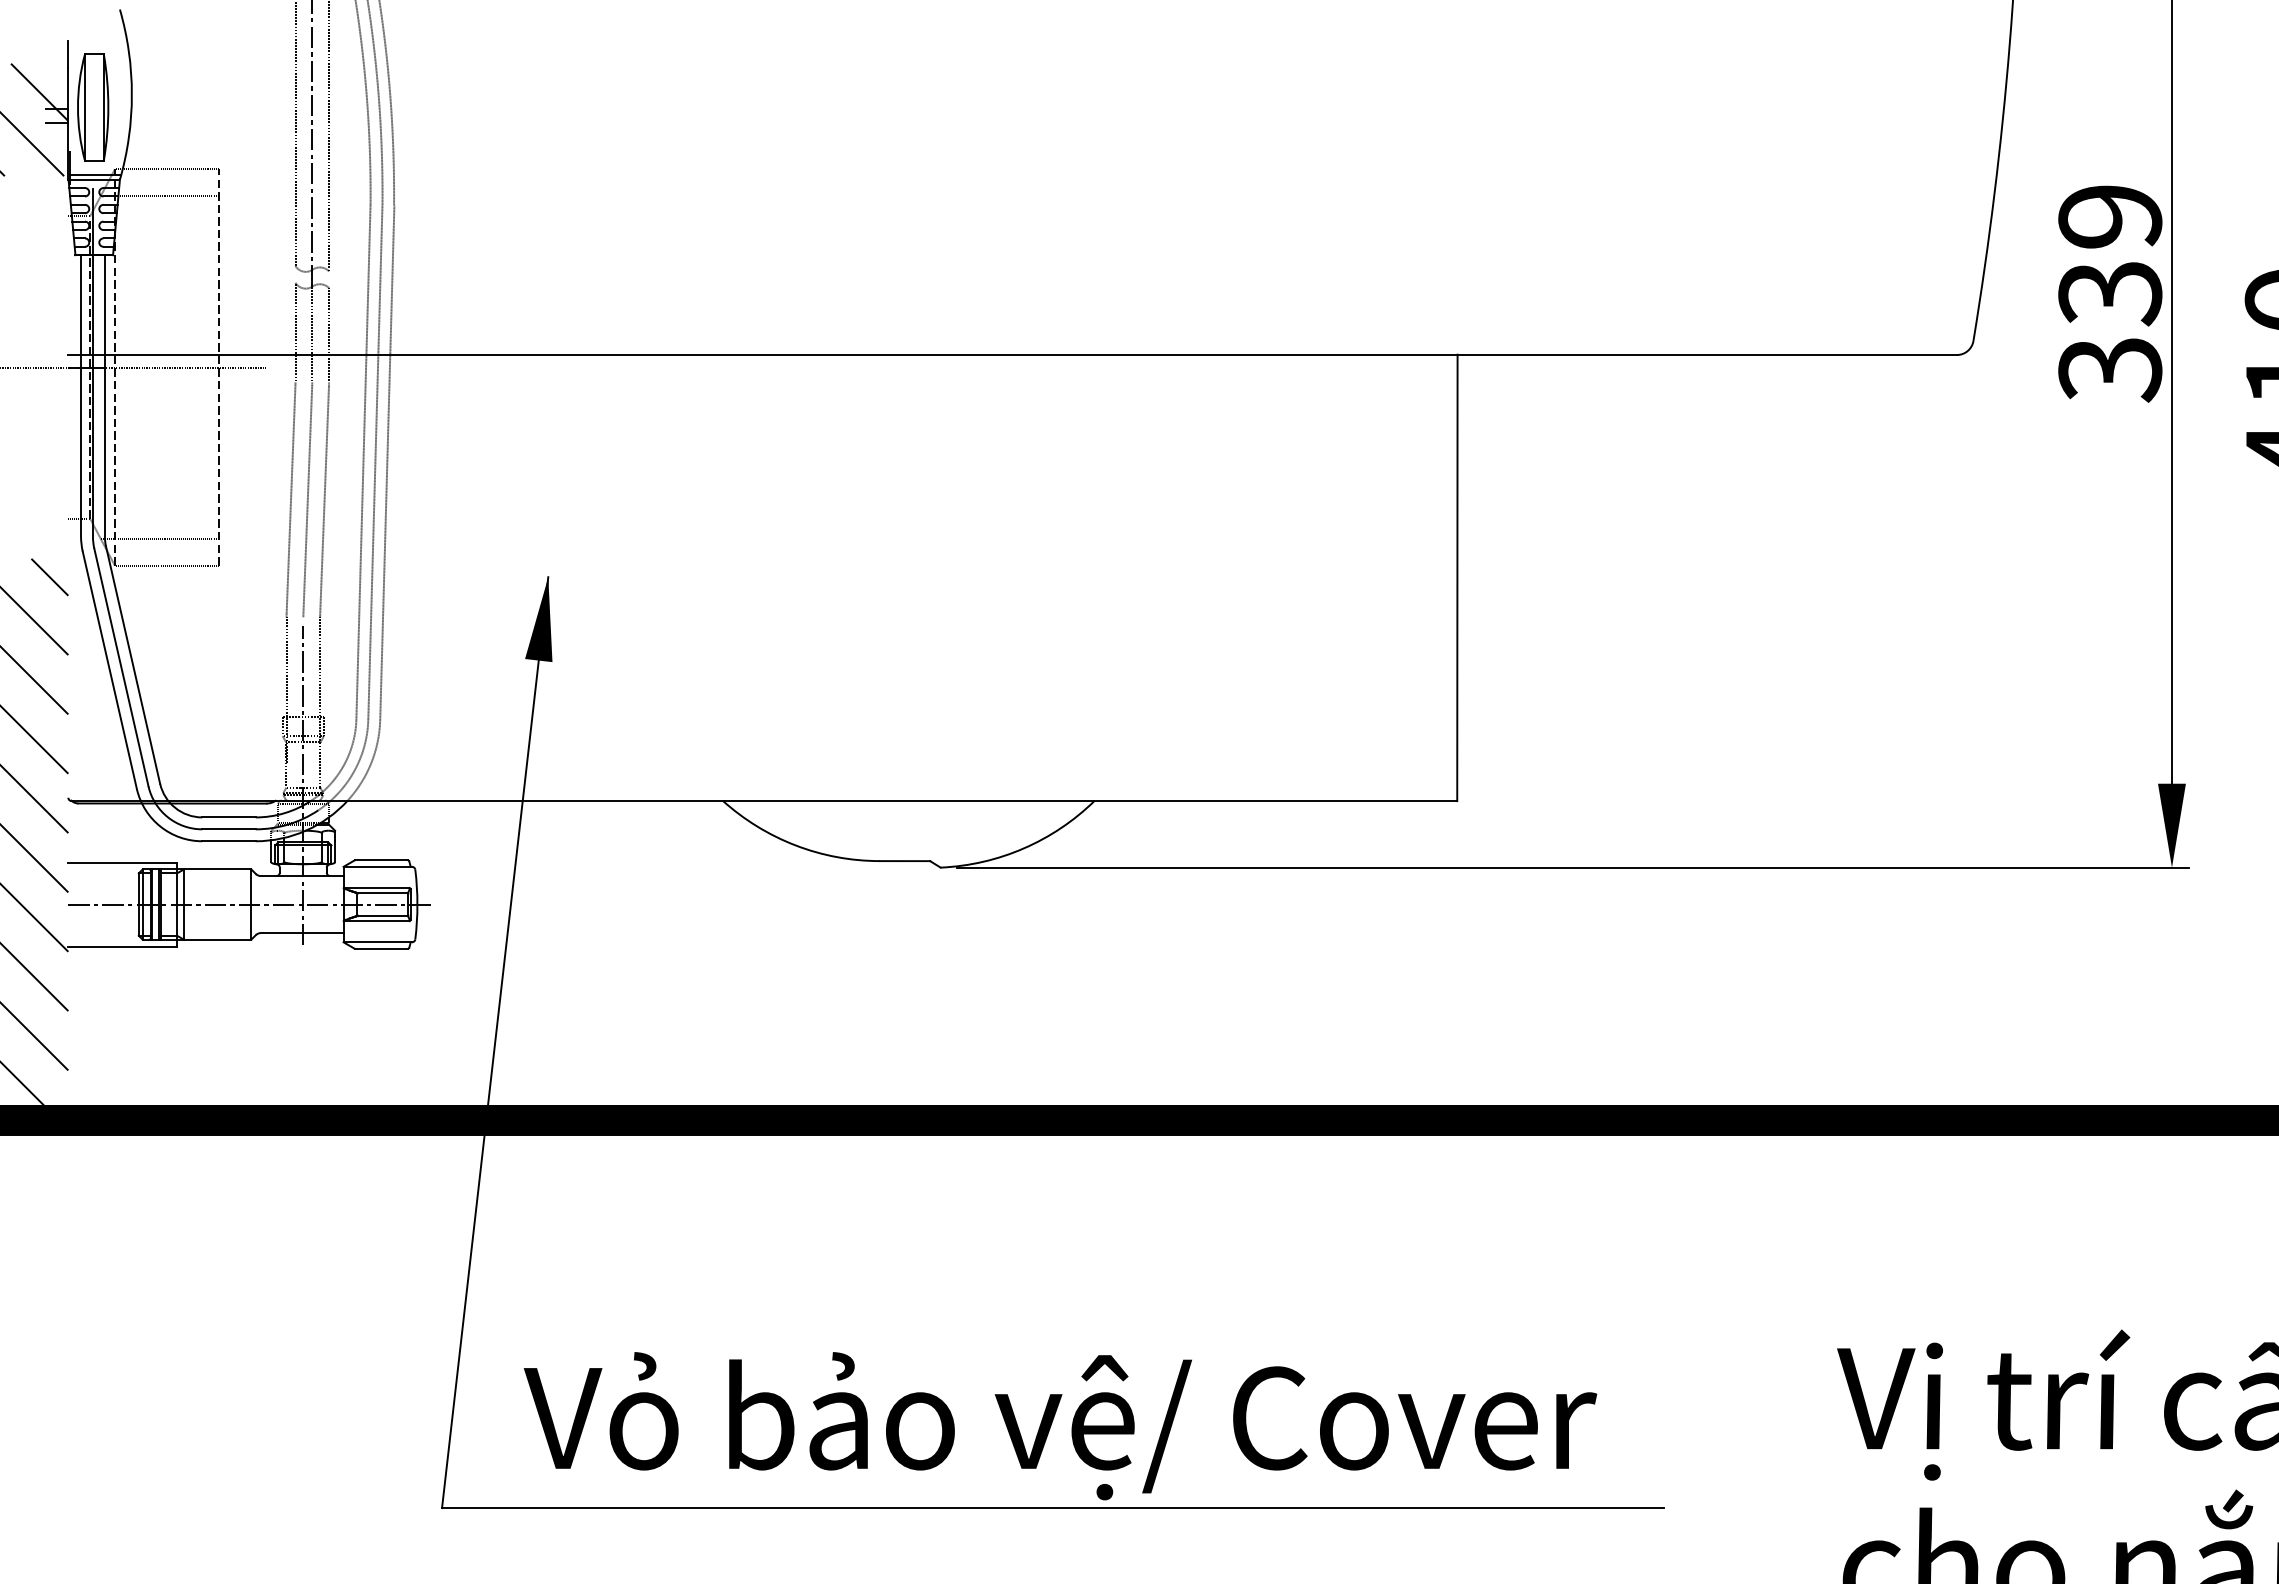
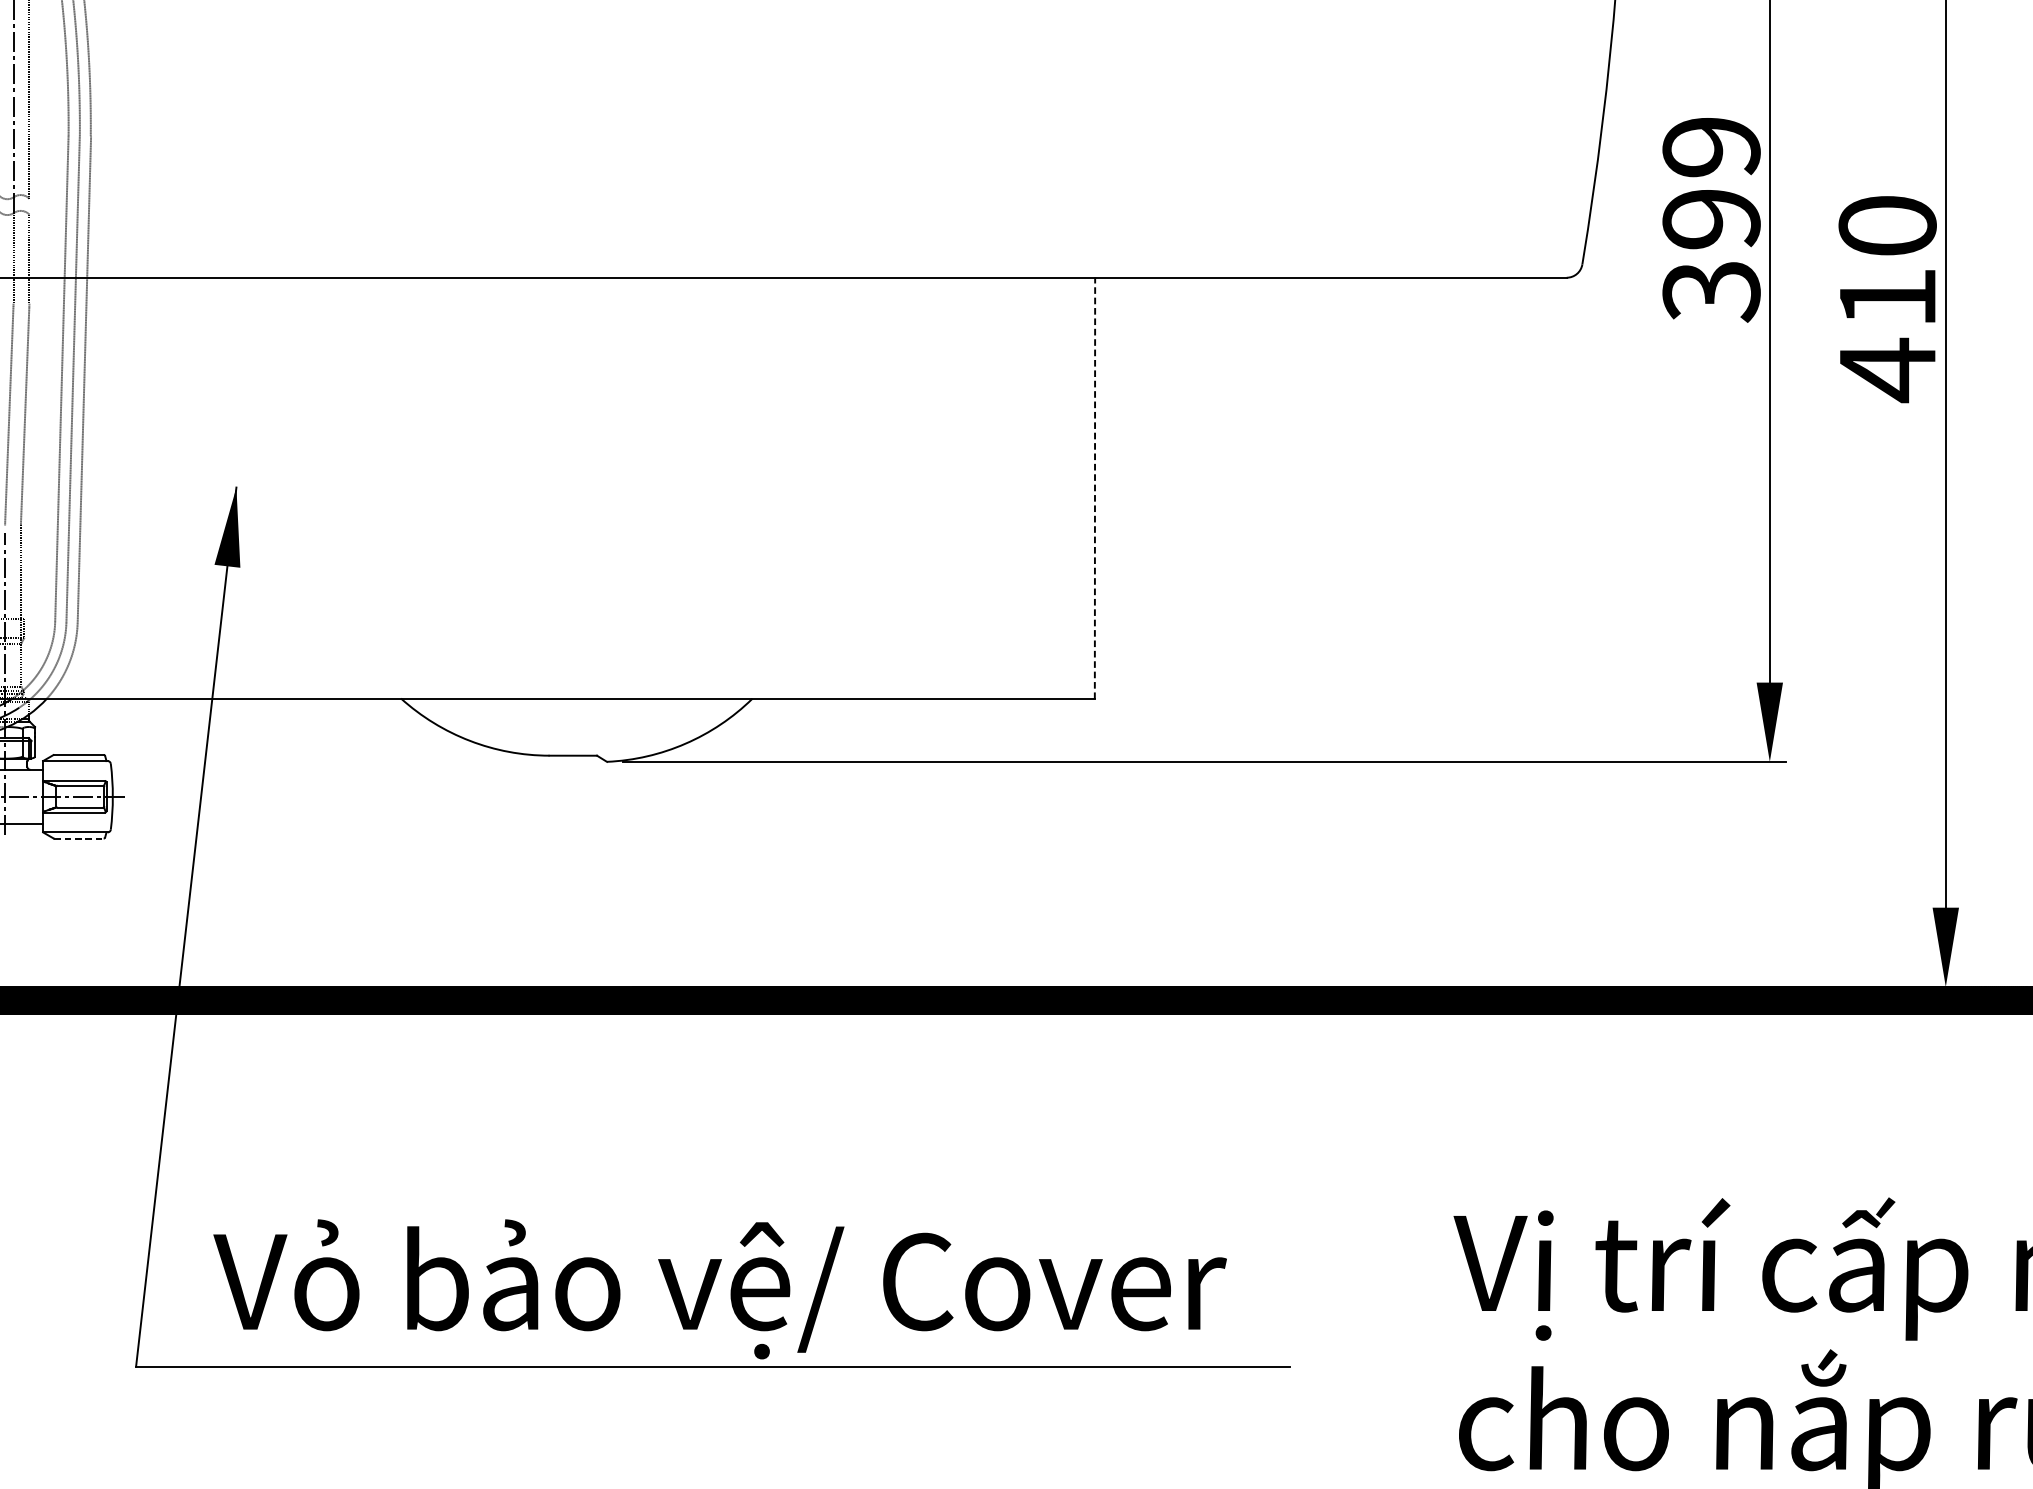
text: (2110, 294) -> (1711, 220), 339 -> 399
line: (1457, 577) -> (1095, 487), solid -> dashed
line: (382, 948) -> (79, 838), solid -> dashed

